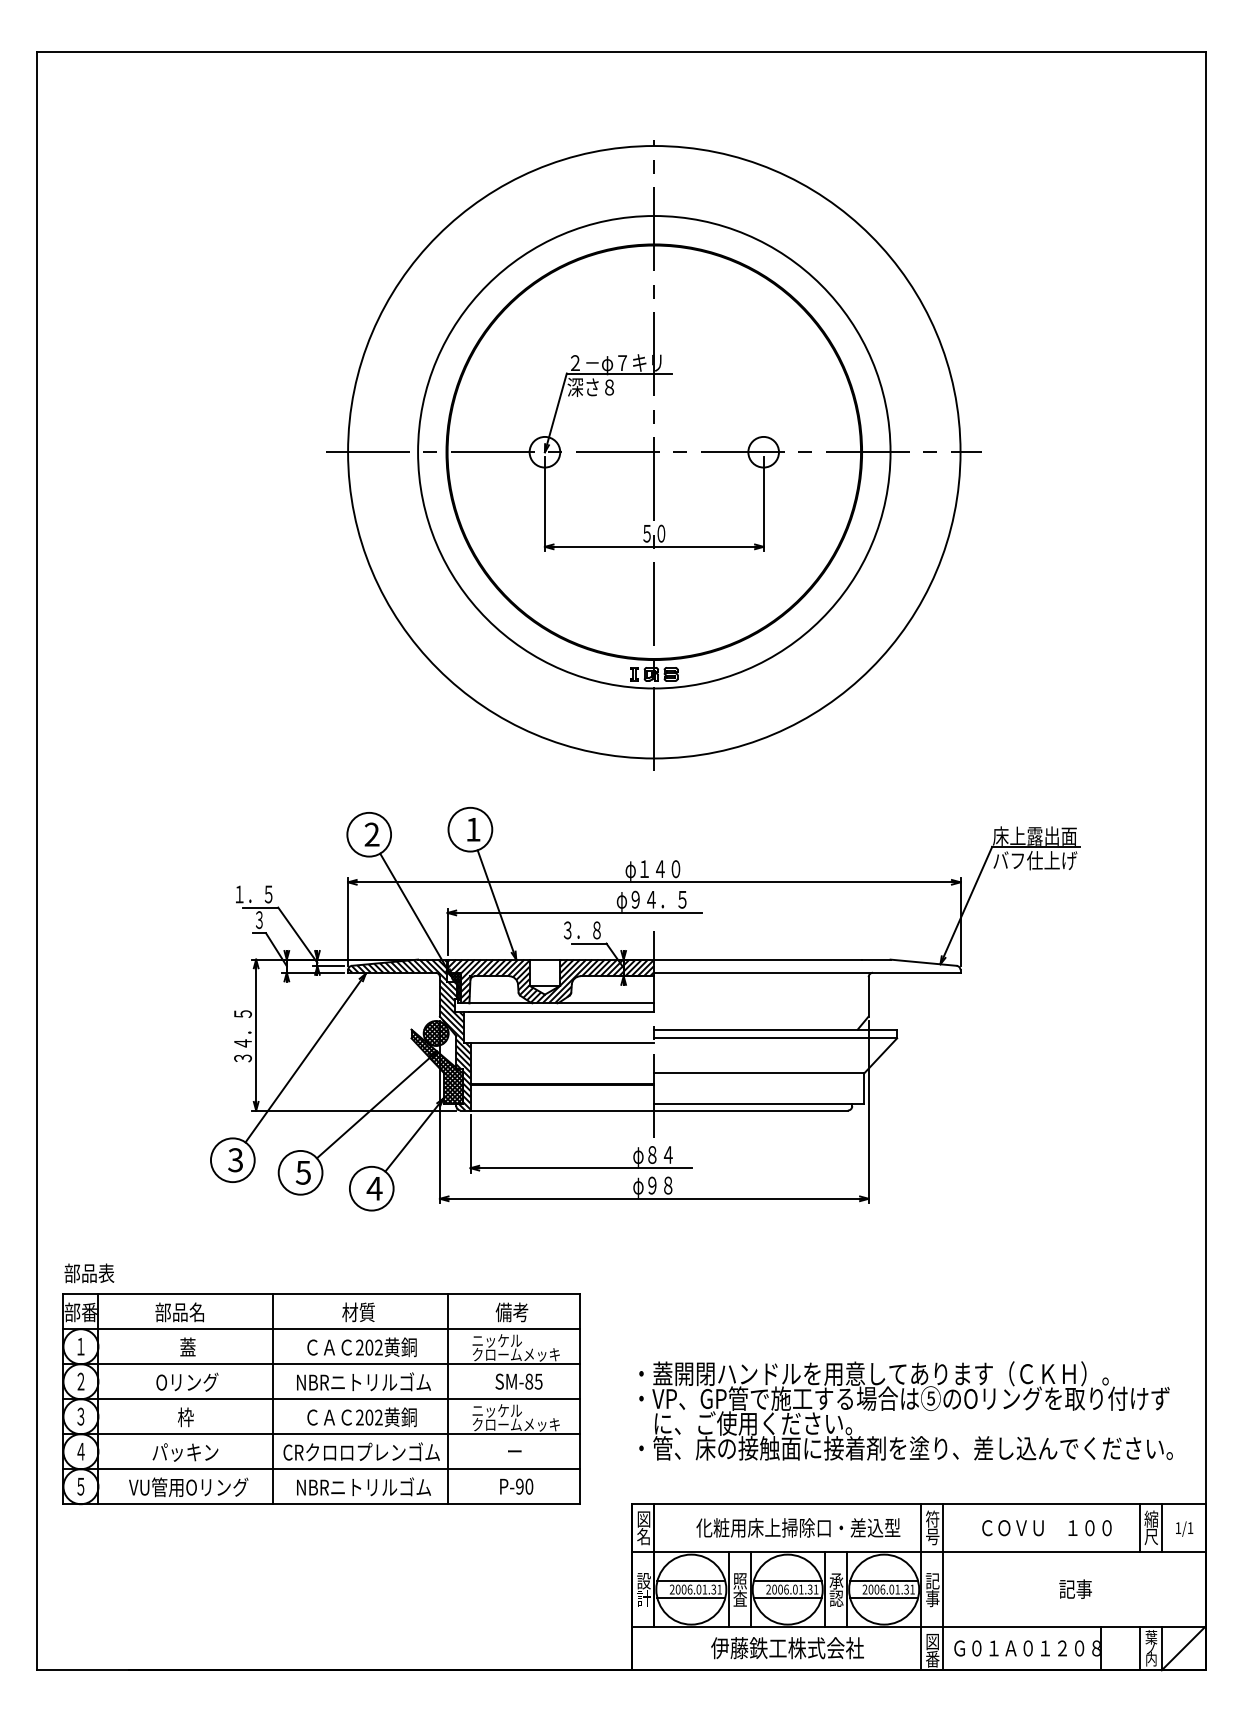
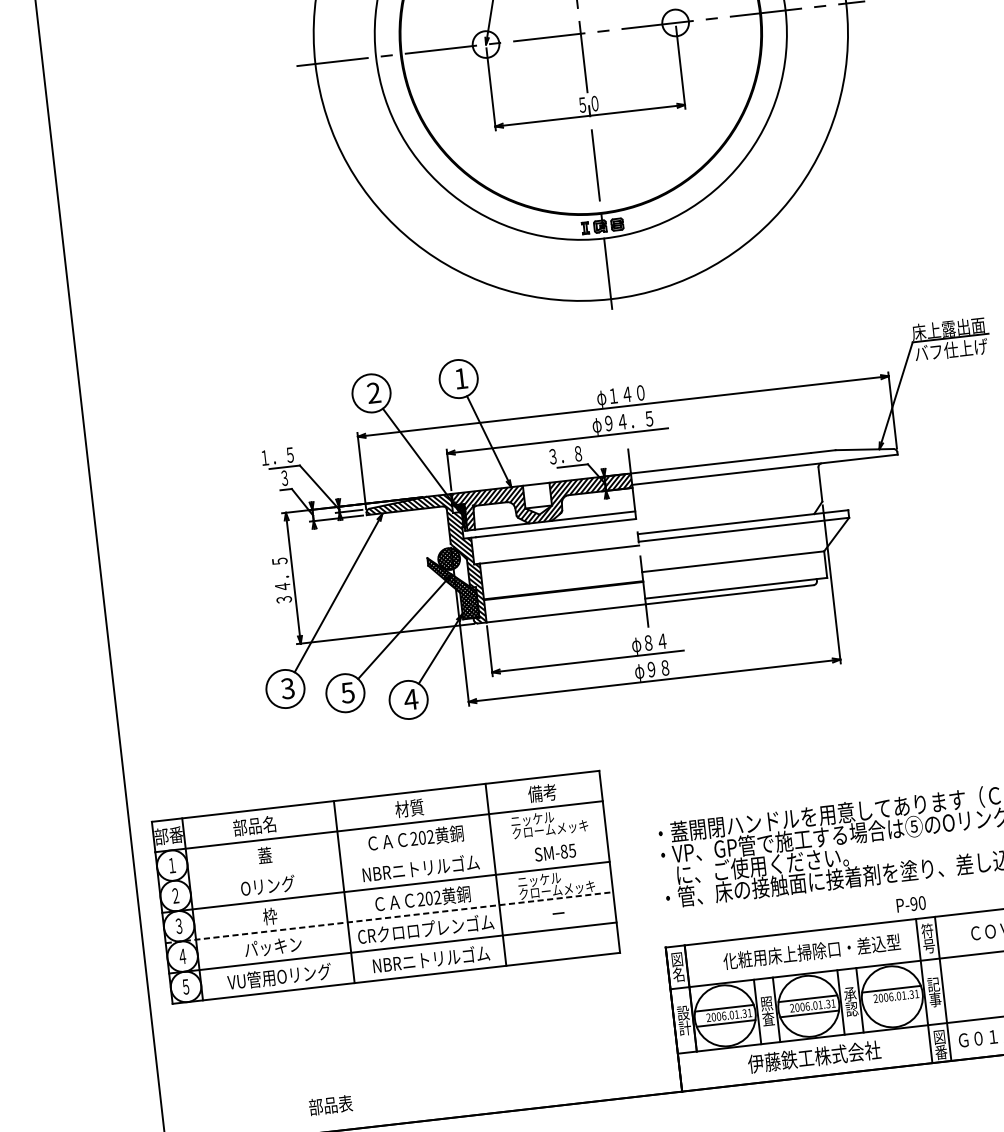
text: (89, 1273) -> (330, 1105), moved
line: (321, 1364) -> (382, 857), removed
line: (322, 1434) -> (390, 917), solid -> dashed
text: (516, 1486) -> (911, 904), moved
line: (884, 1598) -> (893, 1004), removed

